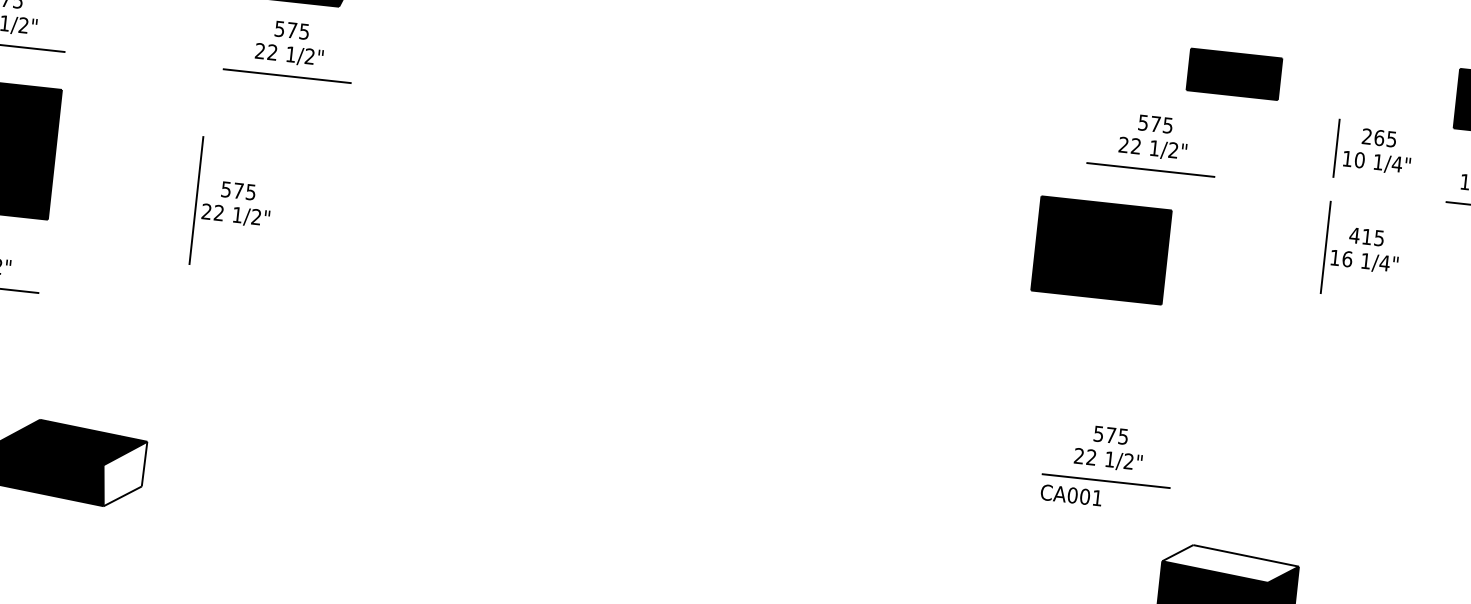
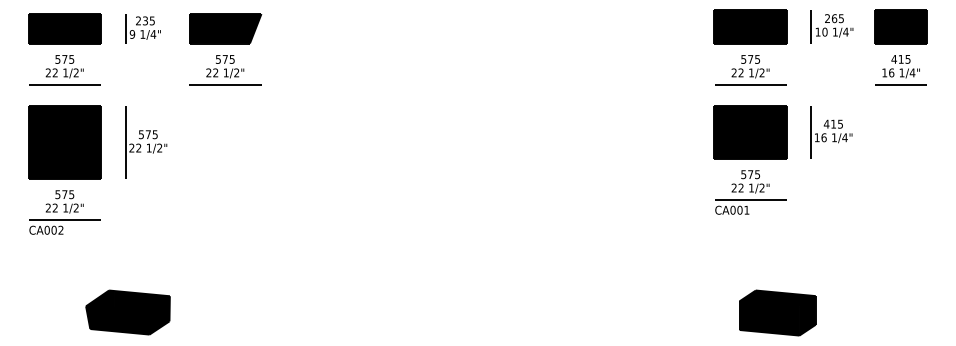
part: (1234, 73) -> (750, 26), size x1.43
part: (1153, 143) -> (750, 70), moved
part: (1372, 151) -> (831, 26), moved
part: (233, 204) -> (146, 142), moved
part: (1102, 250) -> (750, 132), moved
part: (1361, 251) -> (831, 132), moved
part: (1107, 467) -> (750, 192), moved
fill: (121, 473) -> (157, 315), added
fill: (1230, 563) -> (777, 298), added

